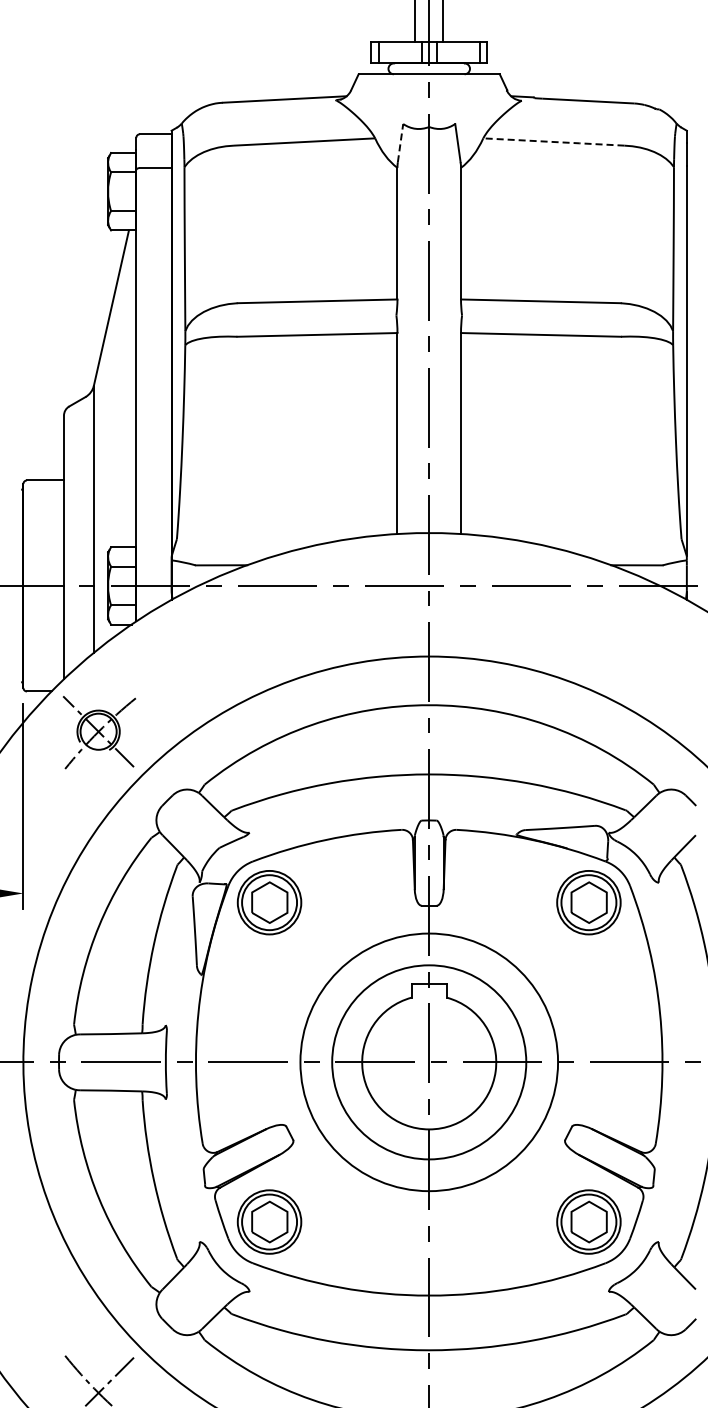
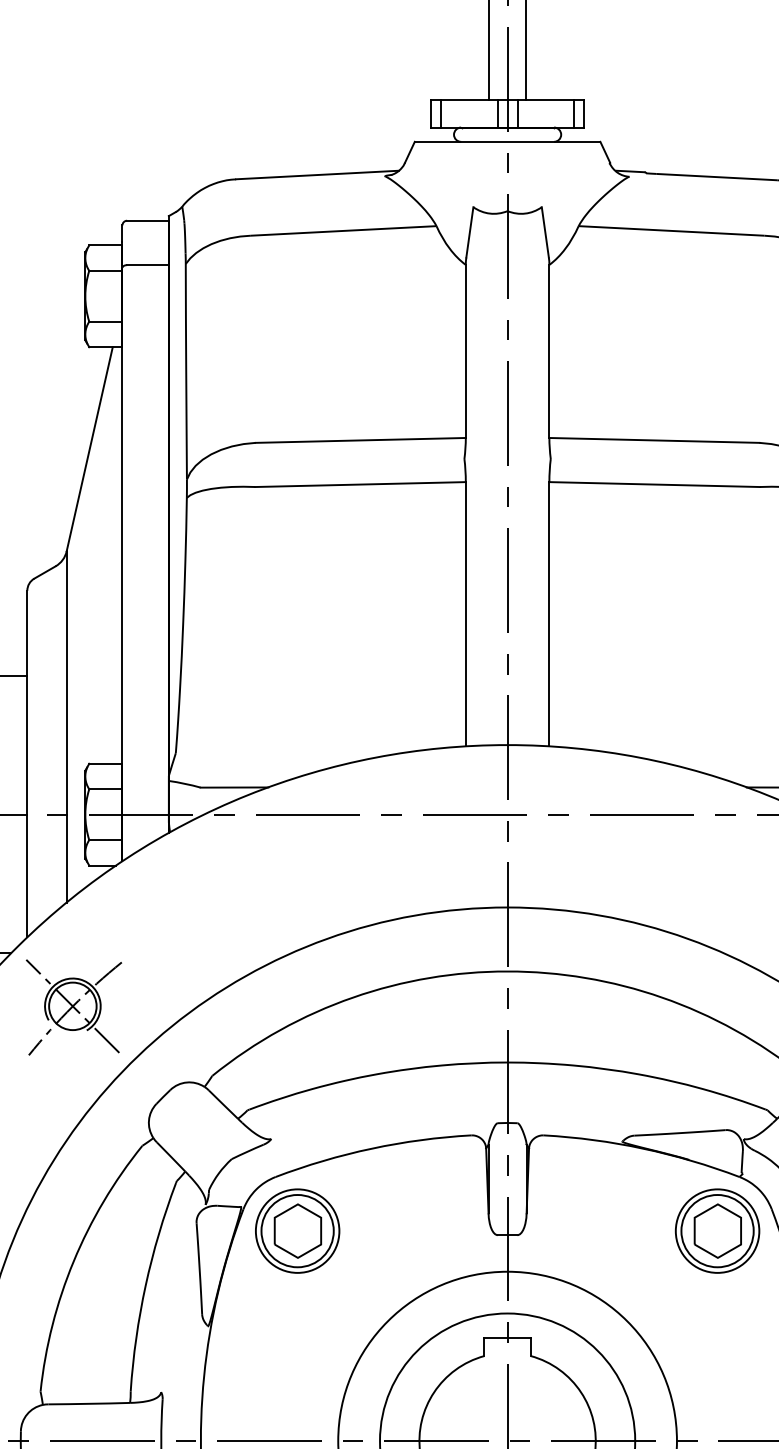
line: (400, 142) -> (469, 231), dashed -> solid
line: (554, 142) -> (672, 231), dashed -> solid

